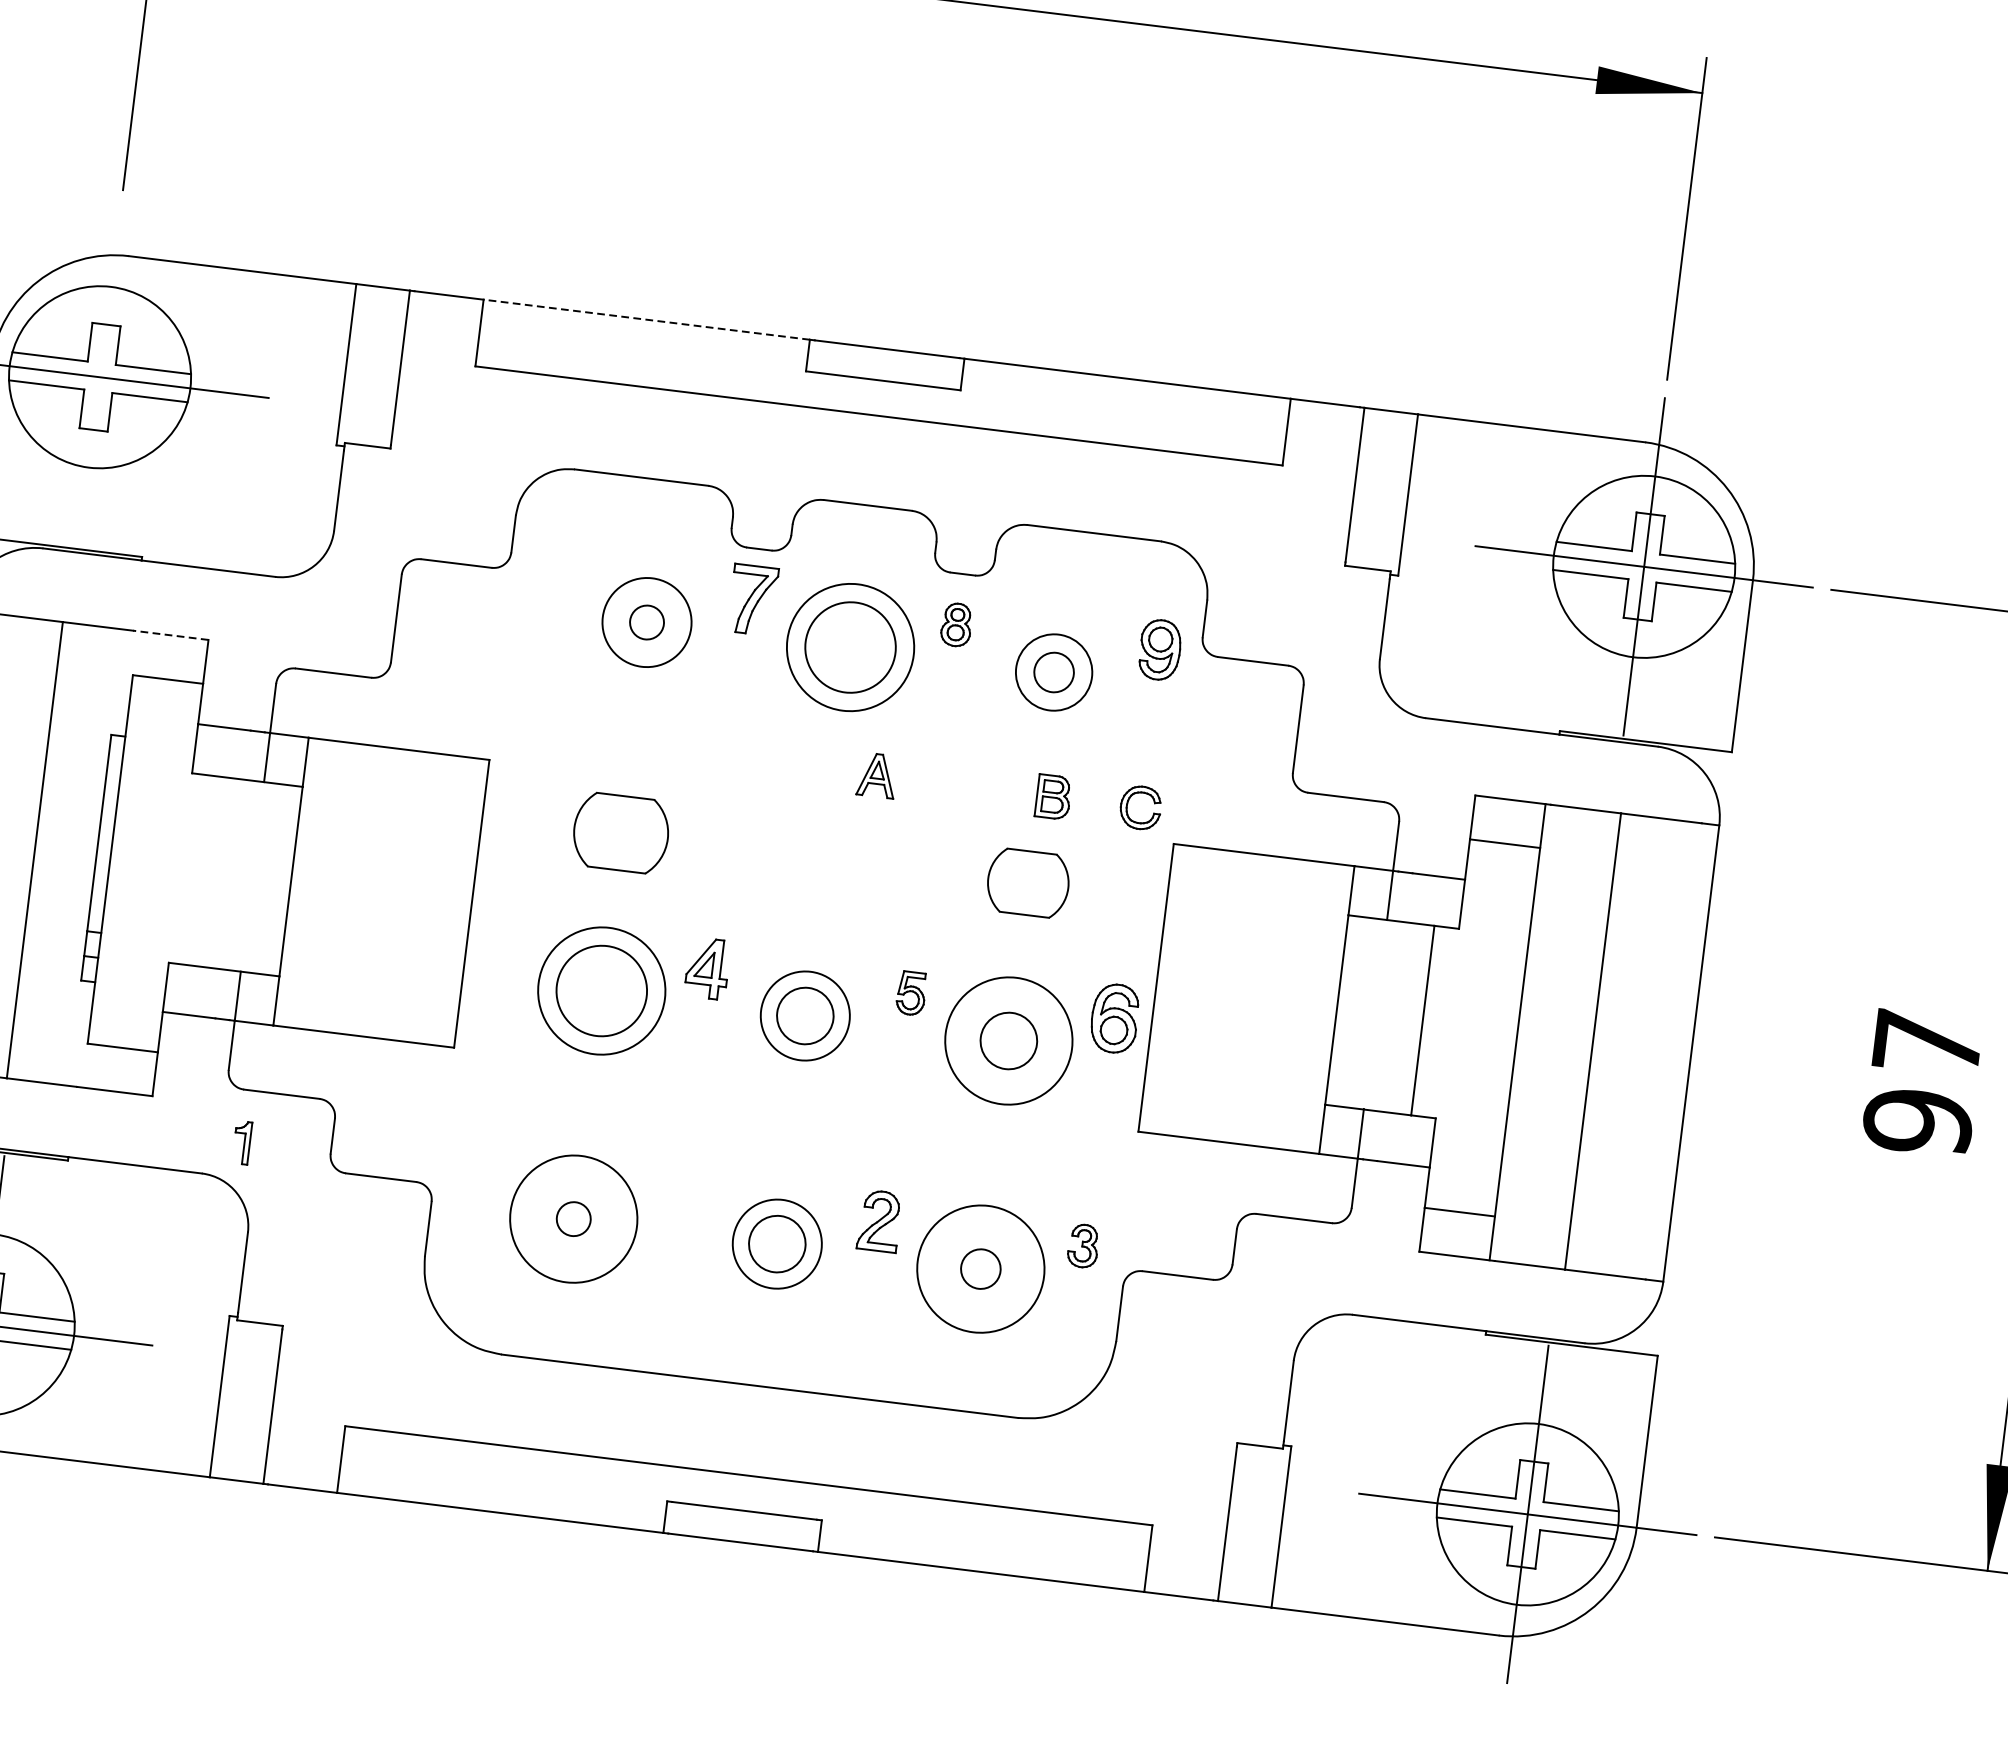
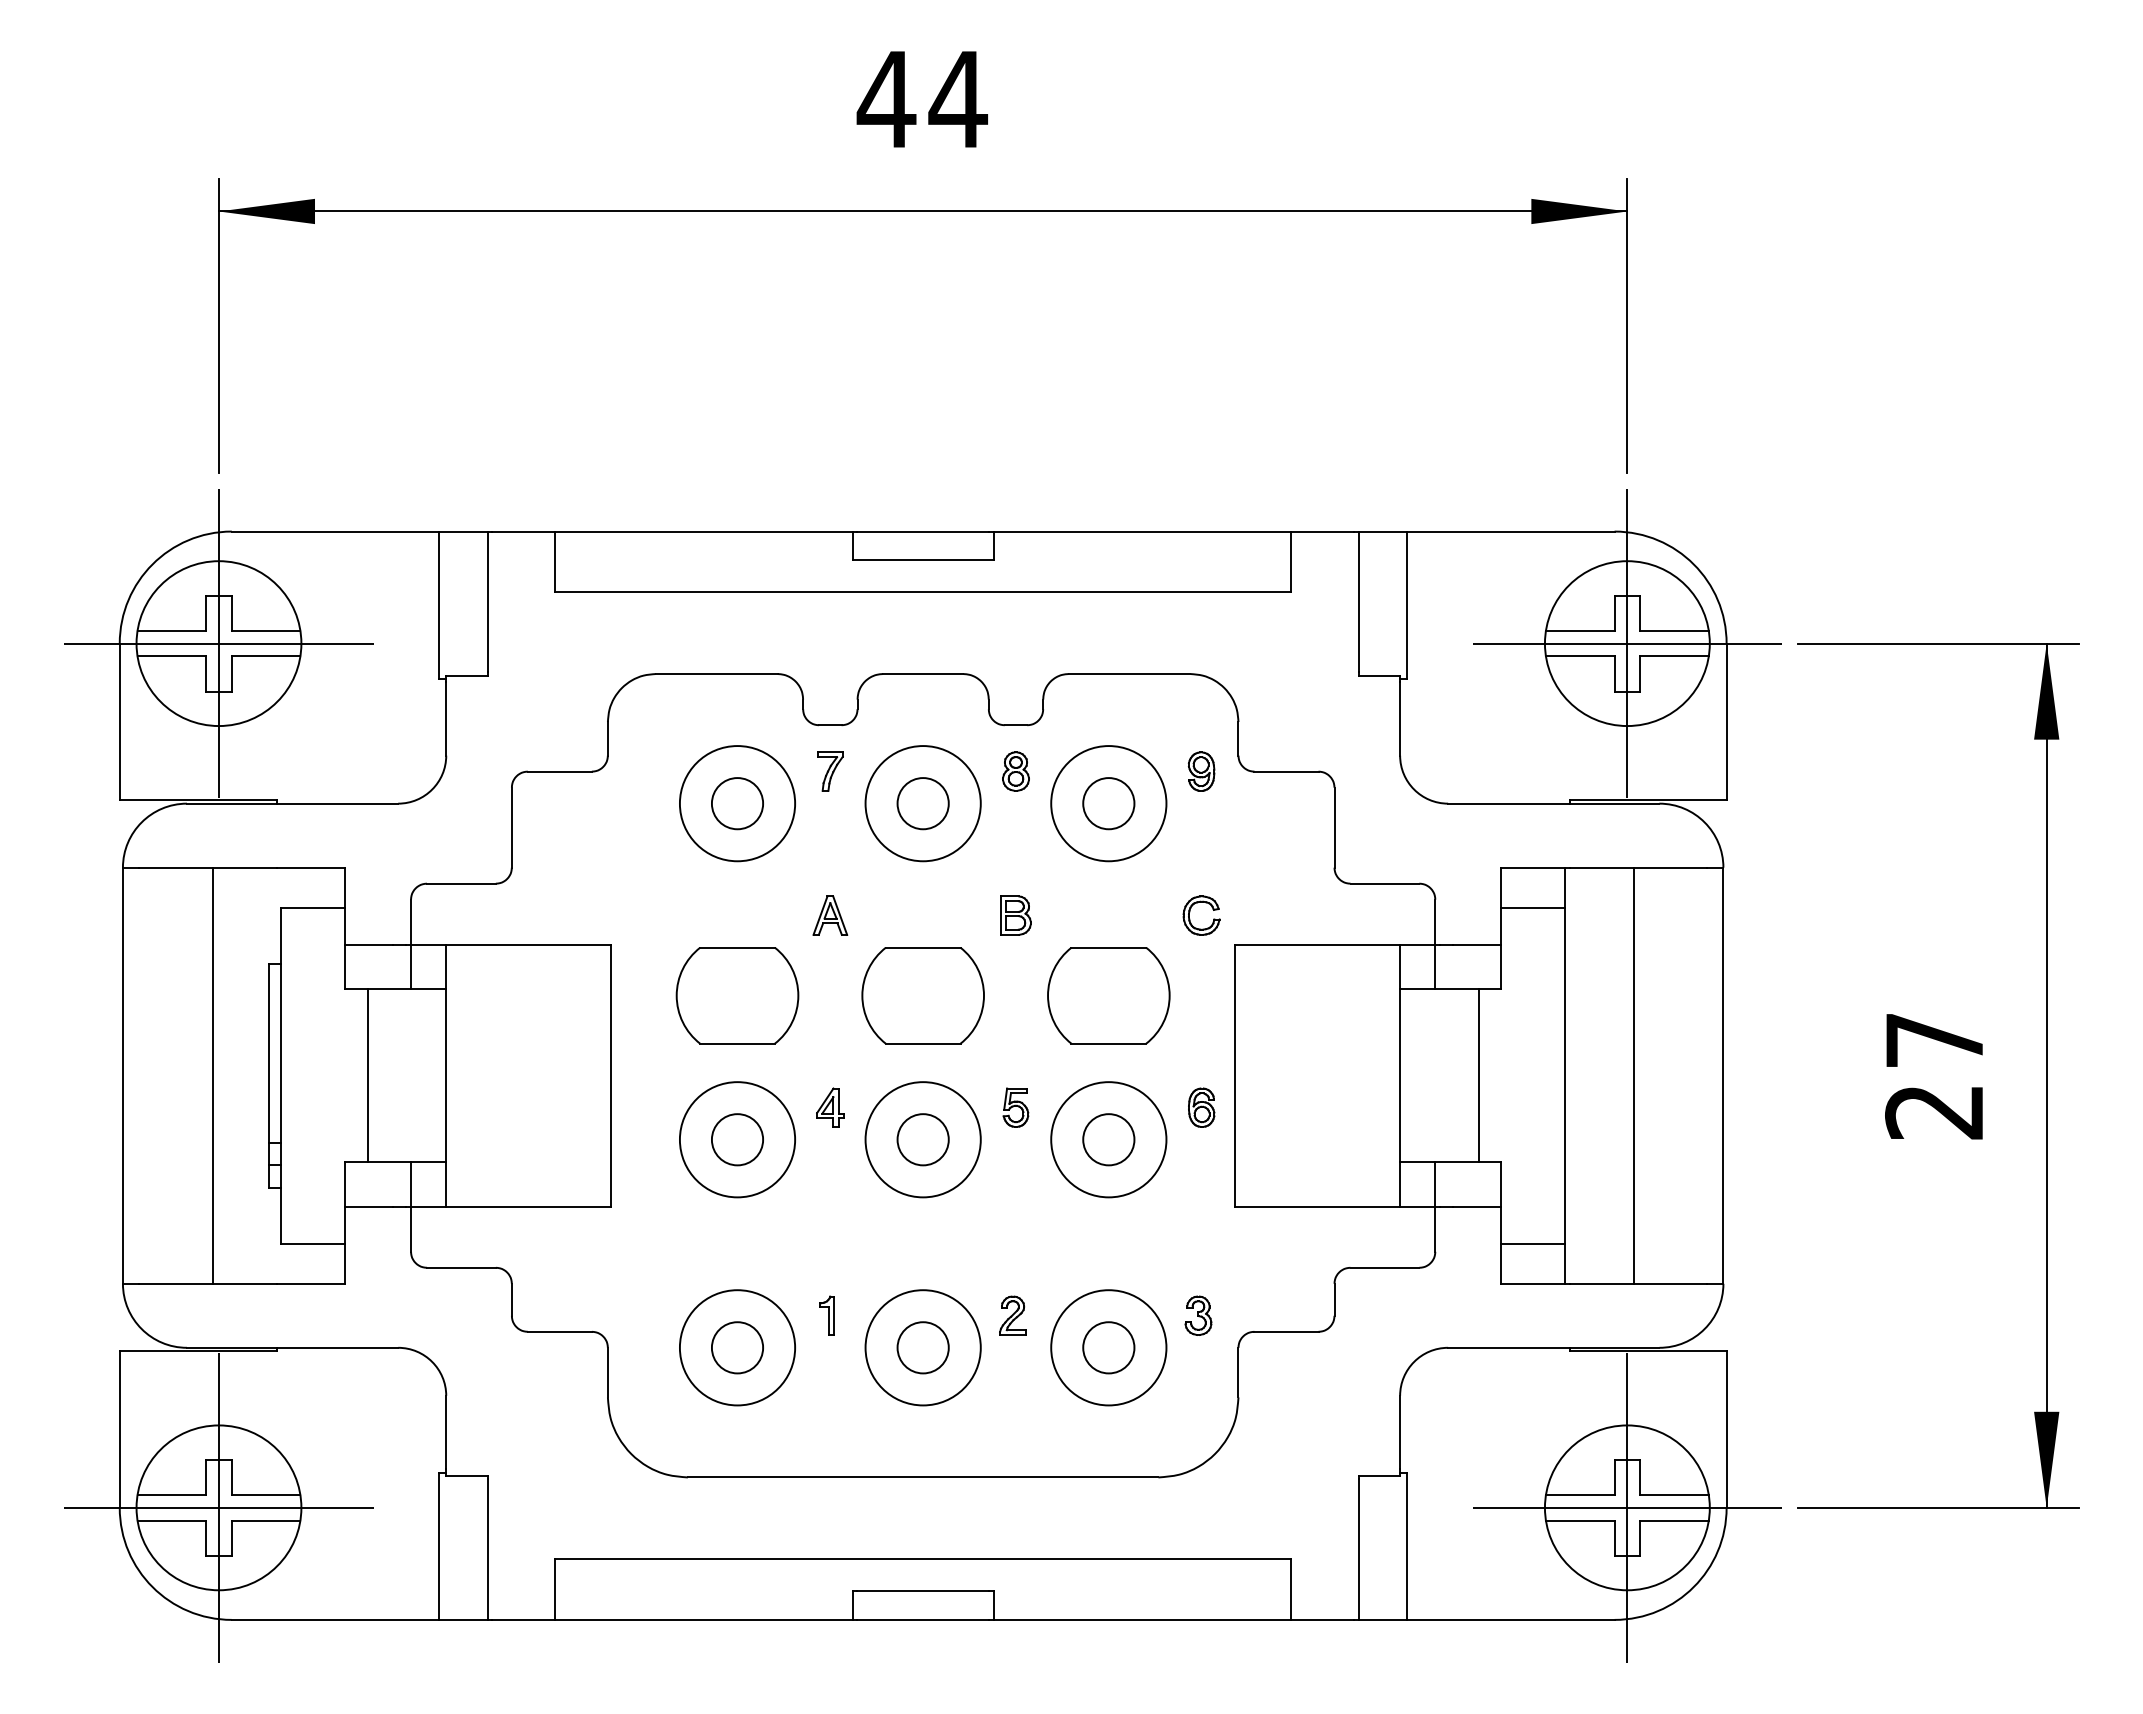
line: (646, 319) -> (703, 531), dashed -> solid
line: (99, 377) -> (218, 643), added
part: (753, 599) -> (830, 771), size x0.62
circle: (647, 622) -> (737, 803), size x1.43
circle: (647, 622) -> (737, 803), size x1.67
line: (170, 635) -> (310, 867), dashed -> solid
circle: (849, 647) -> (922, 803), size x0.62
part: (1160, 649) -> (1201, 771), size x0.71
circle: (1053, 672) -> (1108, 803), size x1.43
circle: (1053, 672) -> (1108, 803), size x1.67
part: (877, 775) -> (830, 915), moved
part: (1052, 796) -> (1015, 915), moved
part: (621, 832) -> (737, 995), size x1.43
part: (824, 857) -> (922, 995), added
line: (204, 870) -> (367, 1075), added
part: (1027, 882) -> (1108, 995), size x1.67
part: (708, 968) -> (830, 1107), size x0.71
circle: (601, 990) -> (737, 1139), size x0.62
circle: (804, 1015) -> (922, 1139), size x1.43
part: (1114, 1018) -> (1201, 1107), size x0.62
text: (1917, 1122) -> (1934, 1112), 97 -> 27
part: (241, 1142) -> (826, 1315), moved
circle: (573, 1218) -> (737, 1347), size x1.67
part: (879, 1220) -> (1012, 1315), size x0.71
circle: (776, 1243) -> (922, 1347), size x1.43
circle: (980, 1268) -> (1108, 1347), size x1.43

